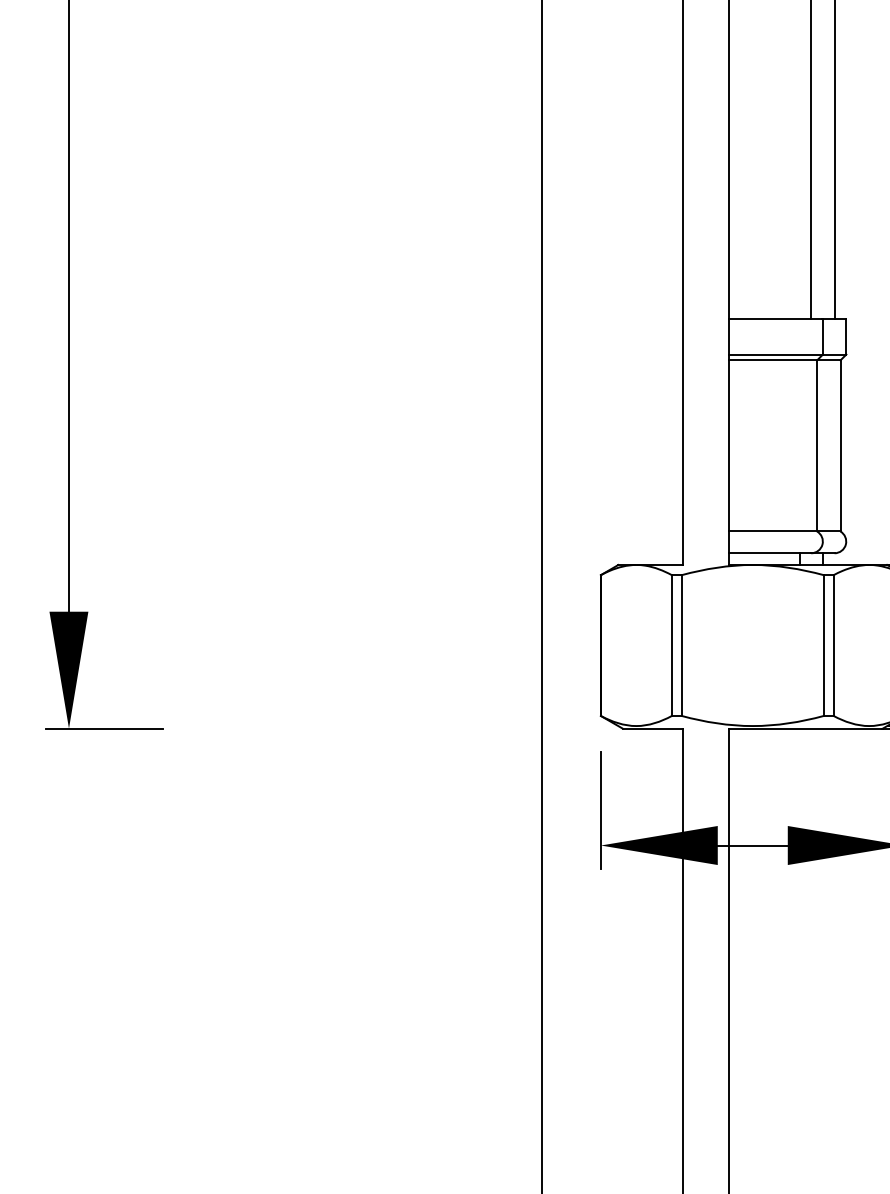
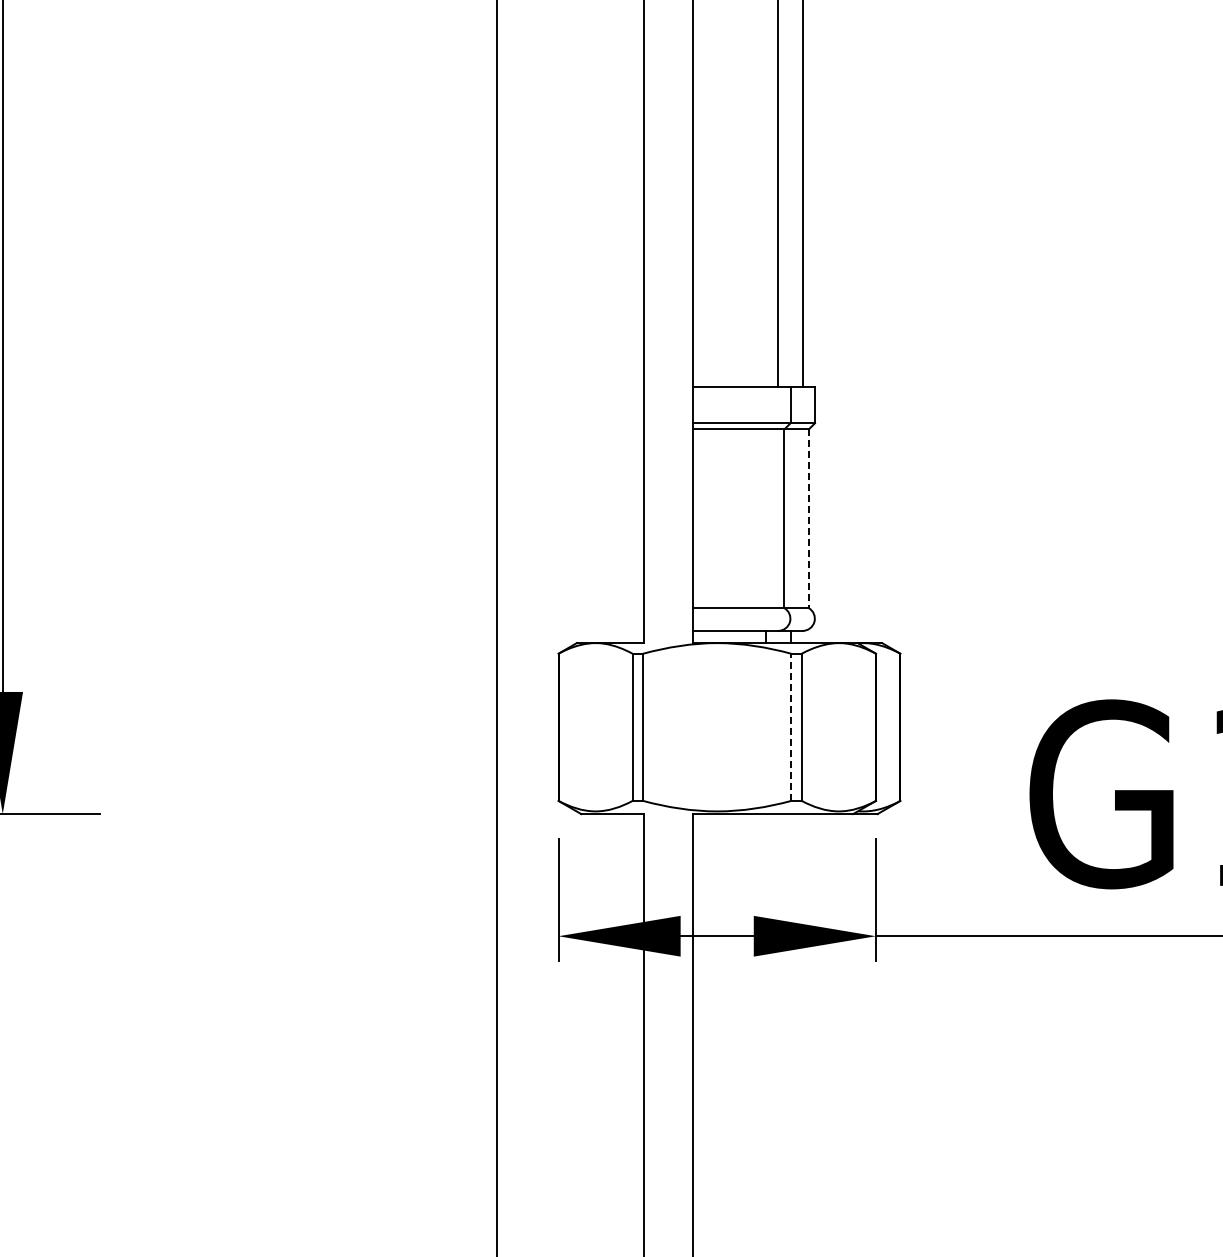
line: (840, 446) -> (808, 519), solid -> dashed
line: (823, 645) -> (791, 727), solid -> dashed

